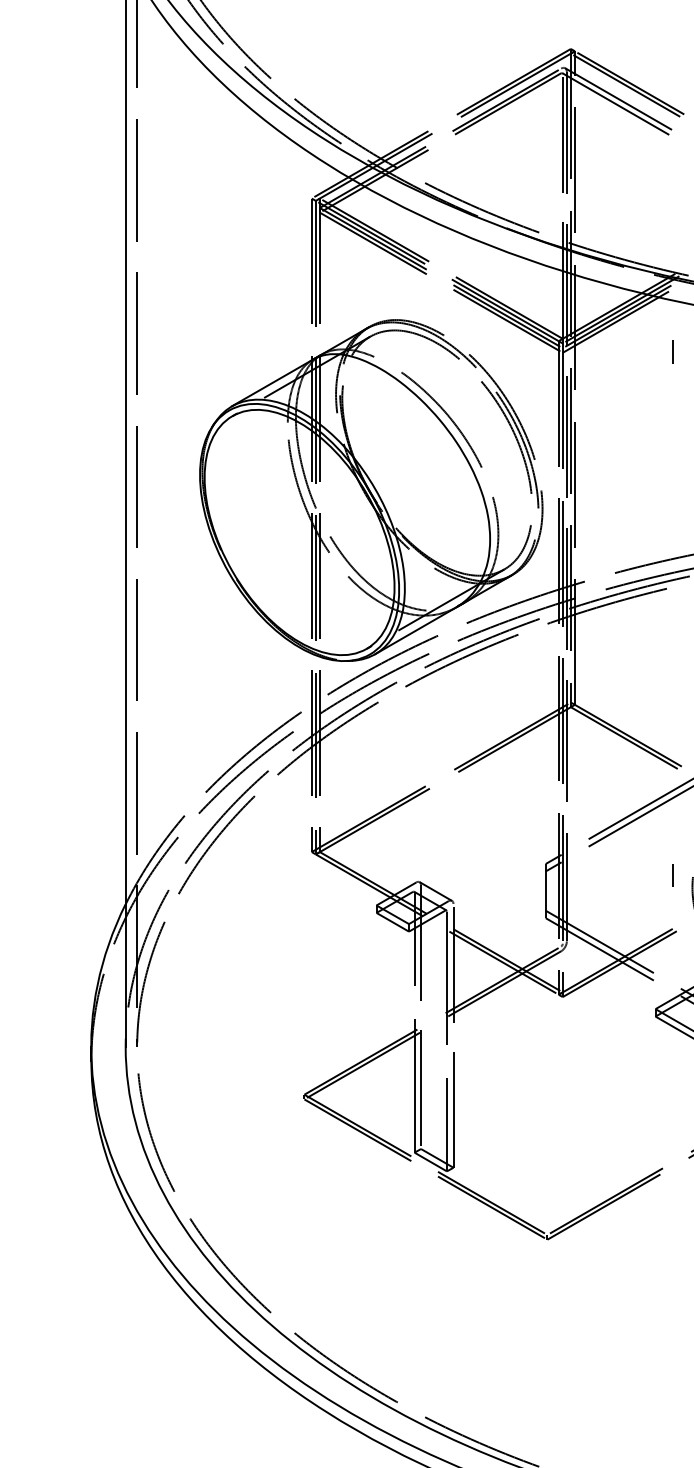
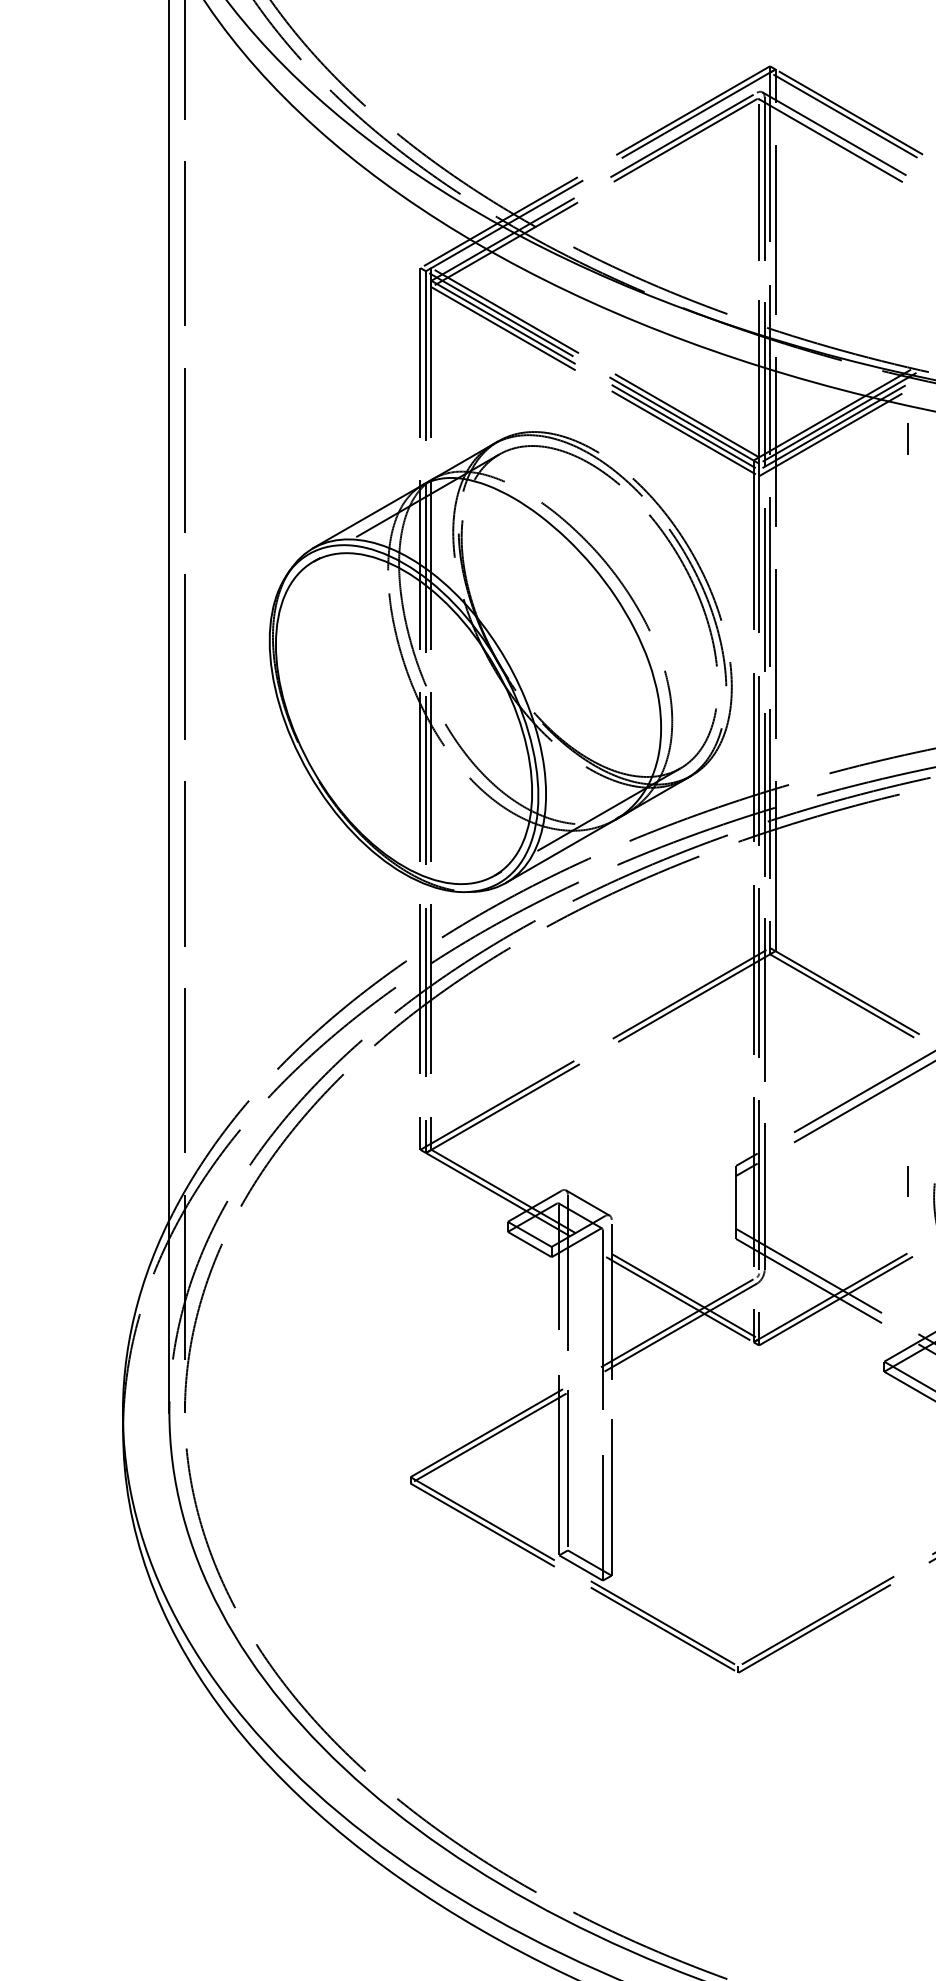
line: (672, 351) -> (907, 438), moved

